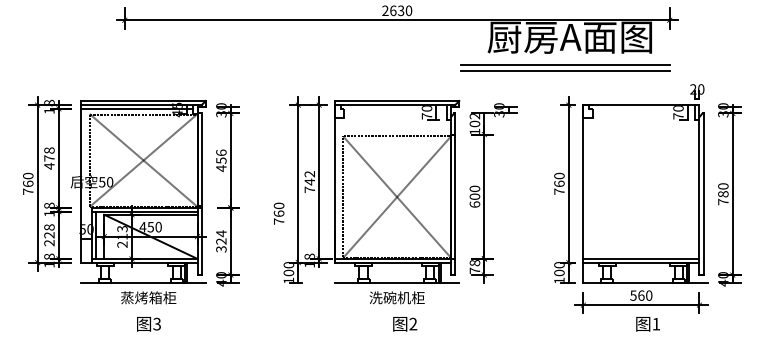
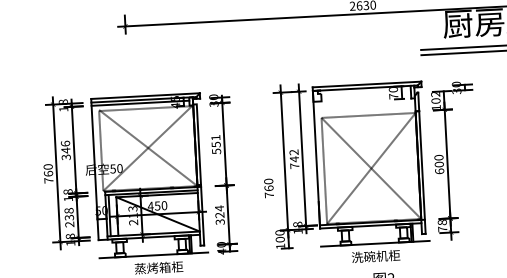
text: (49, 158) -> (65, 150), 478 -> 346
text: (221, 160) -> (216, 144), 456 -> 551
text: (49, 235) -> (69, 217), 228 -> 238

